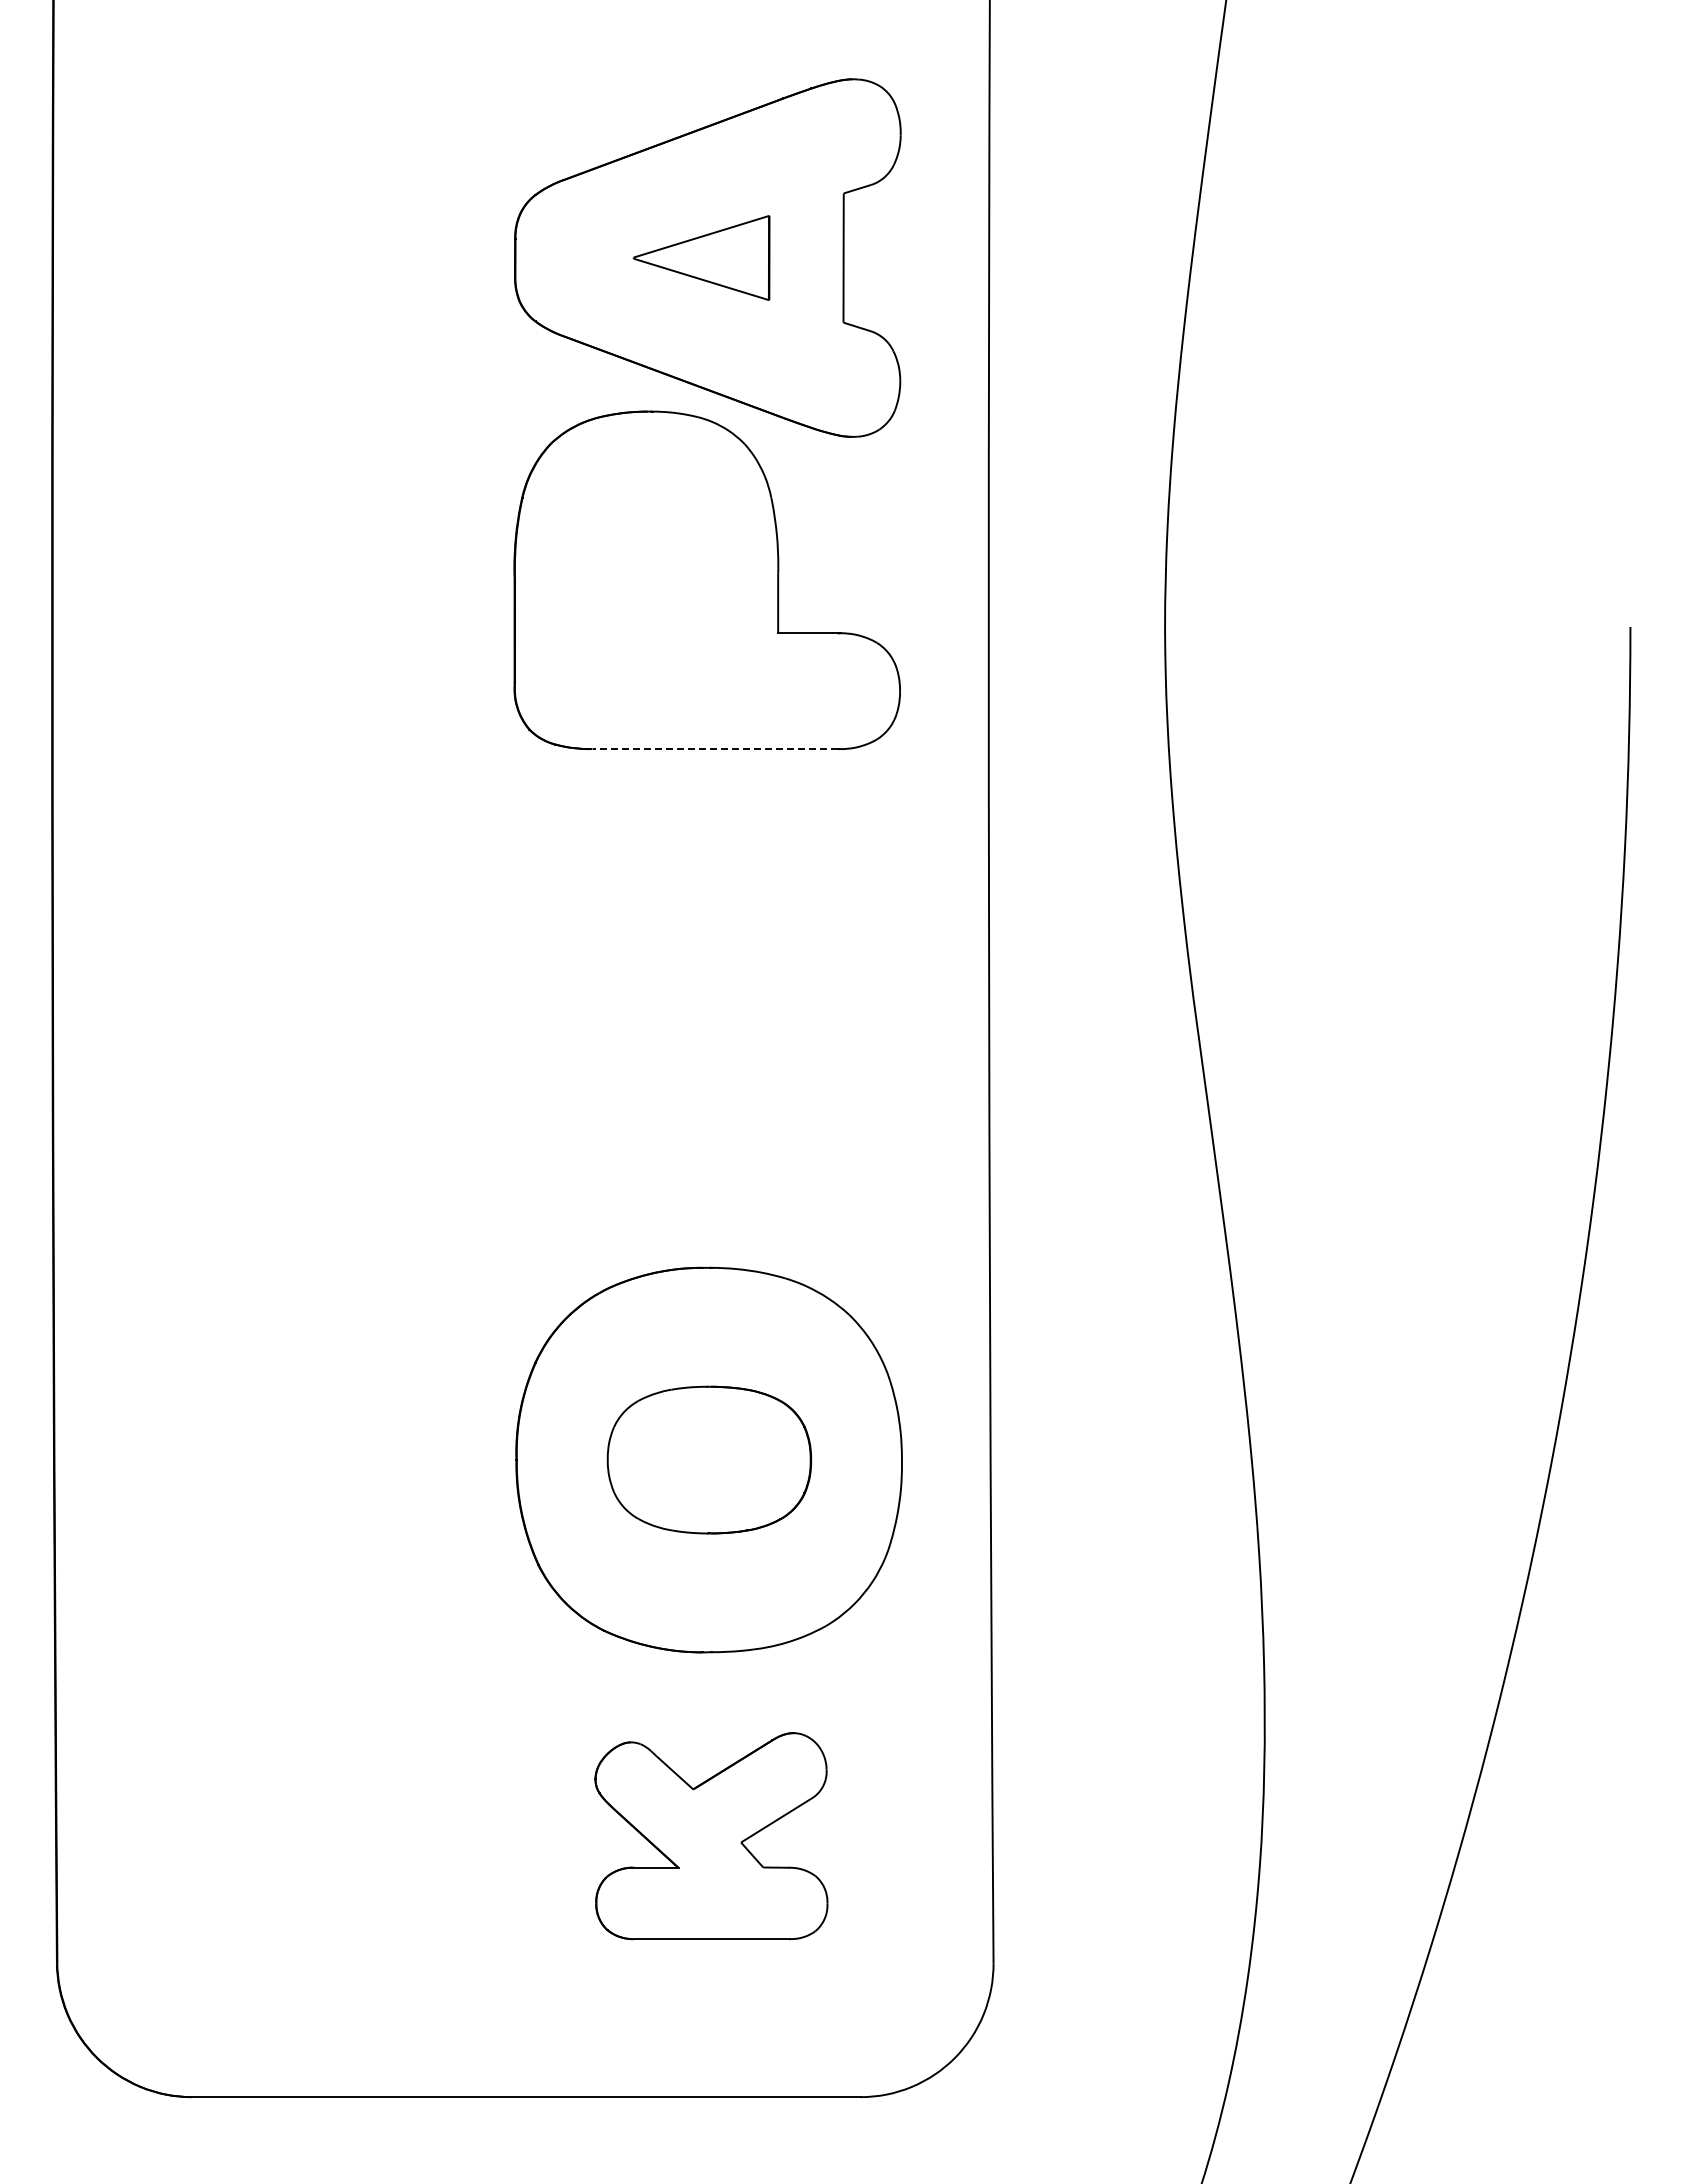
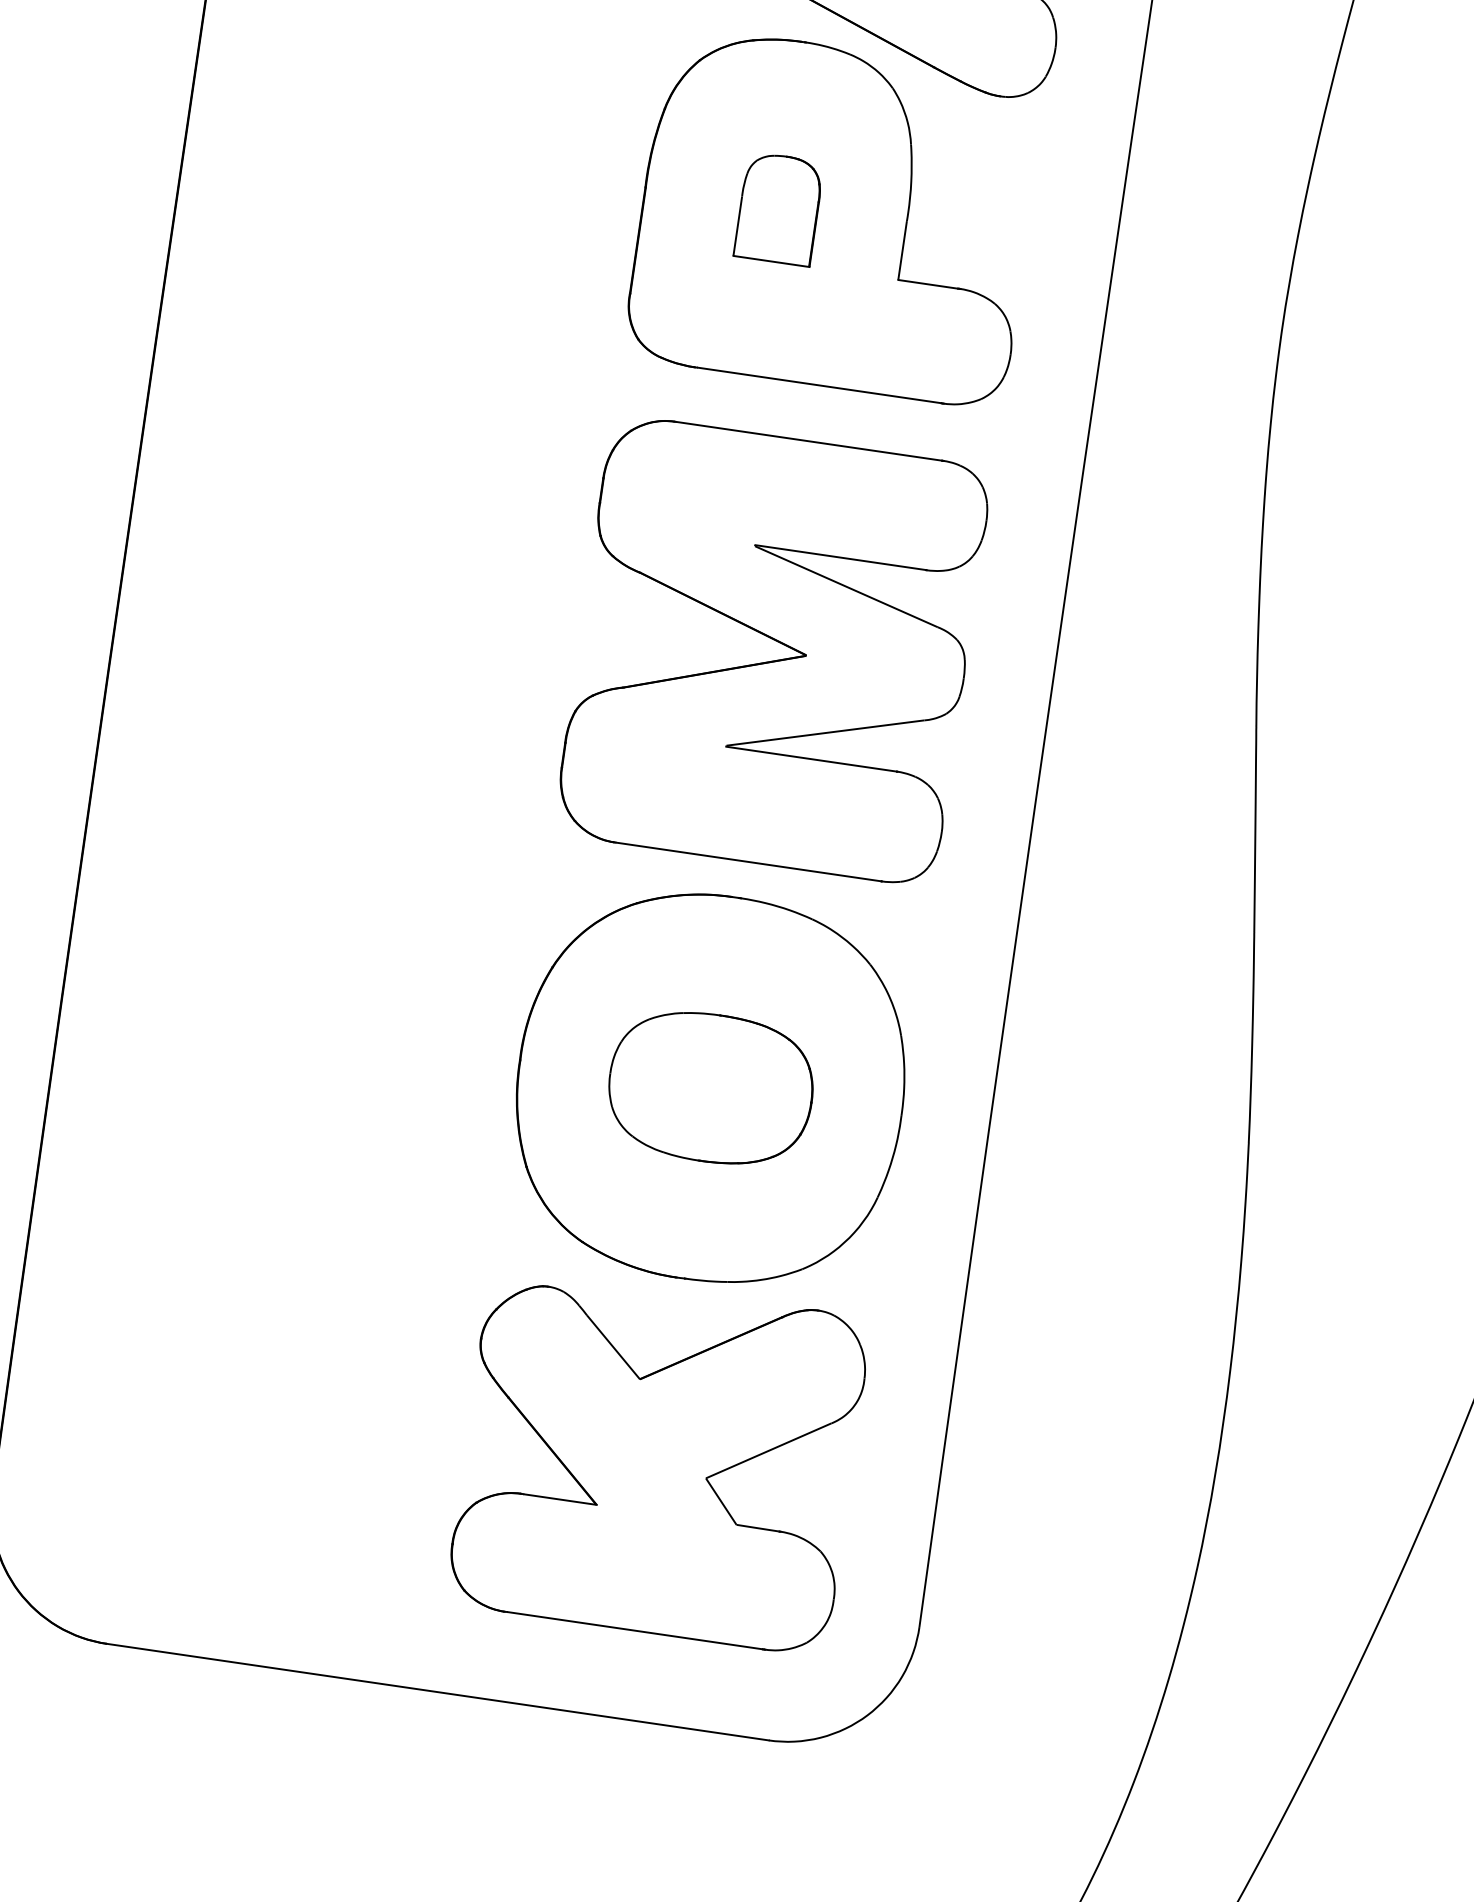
part: (649, 579) -> (778, 208), added
line: (715, 749) -> (819, 385), dashed -> solid
part: (711, 1009) -> (778, 642), added
part: (711, 1835) -> (658, 1459), size x1.67

